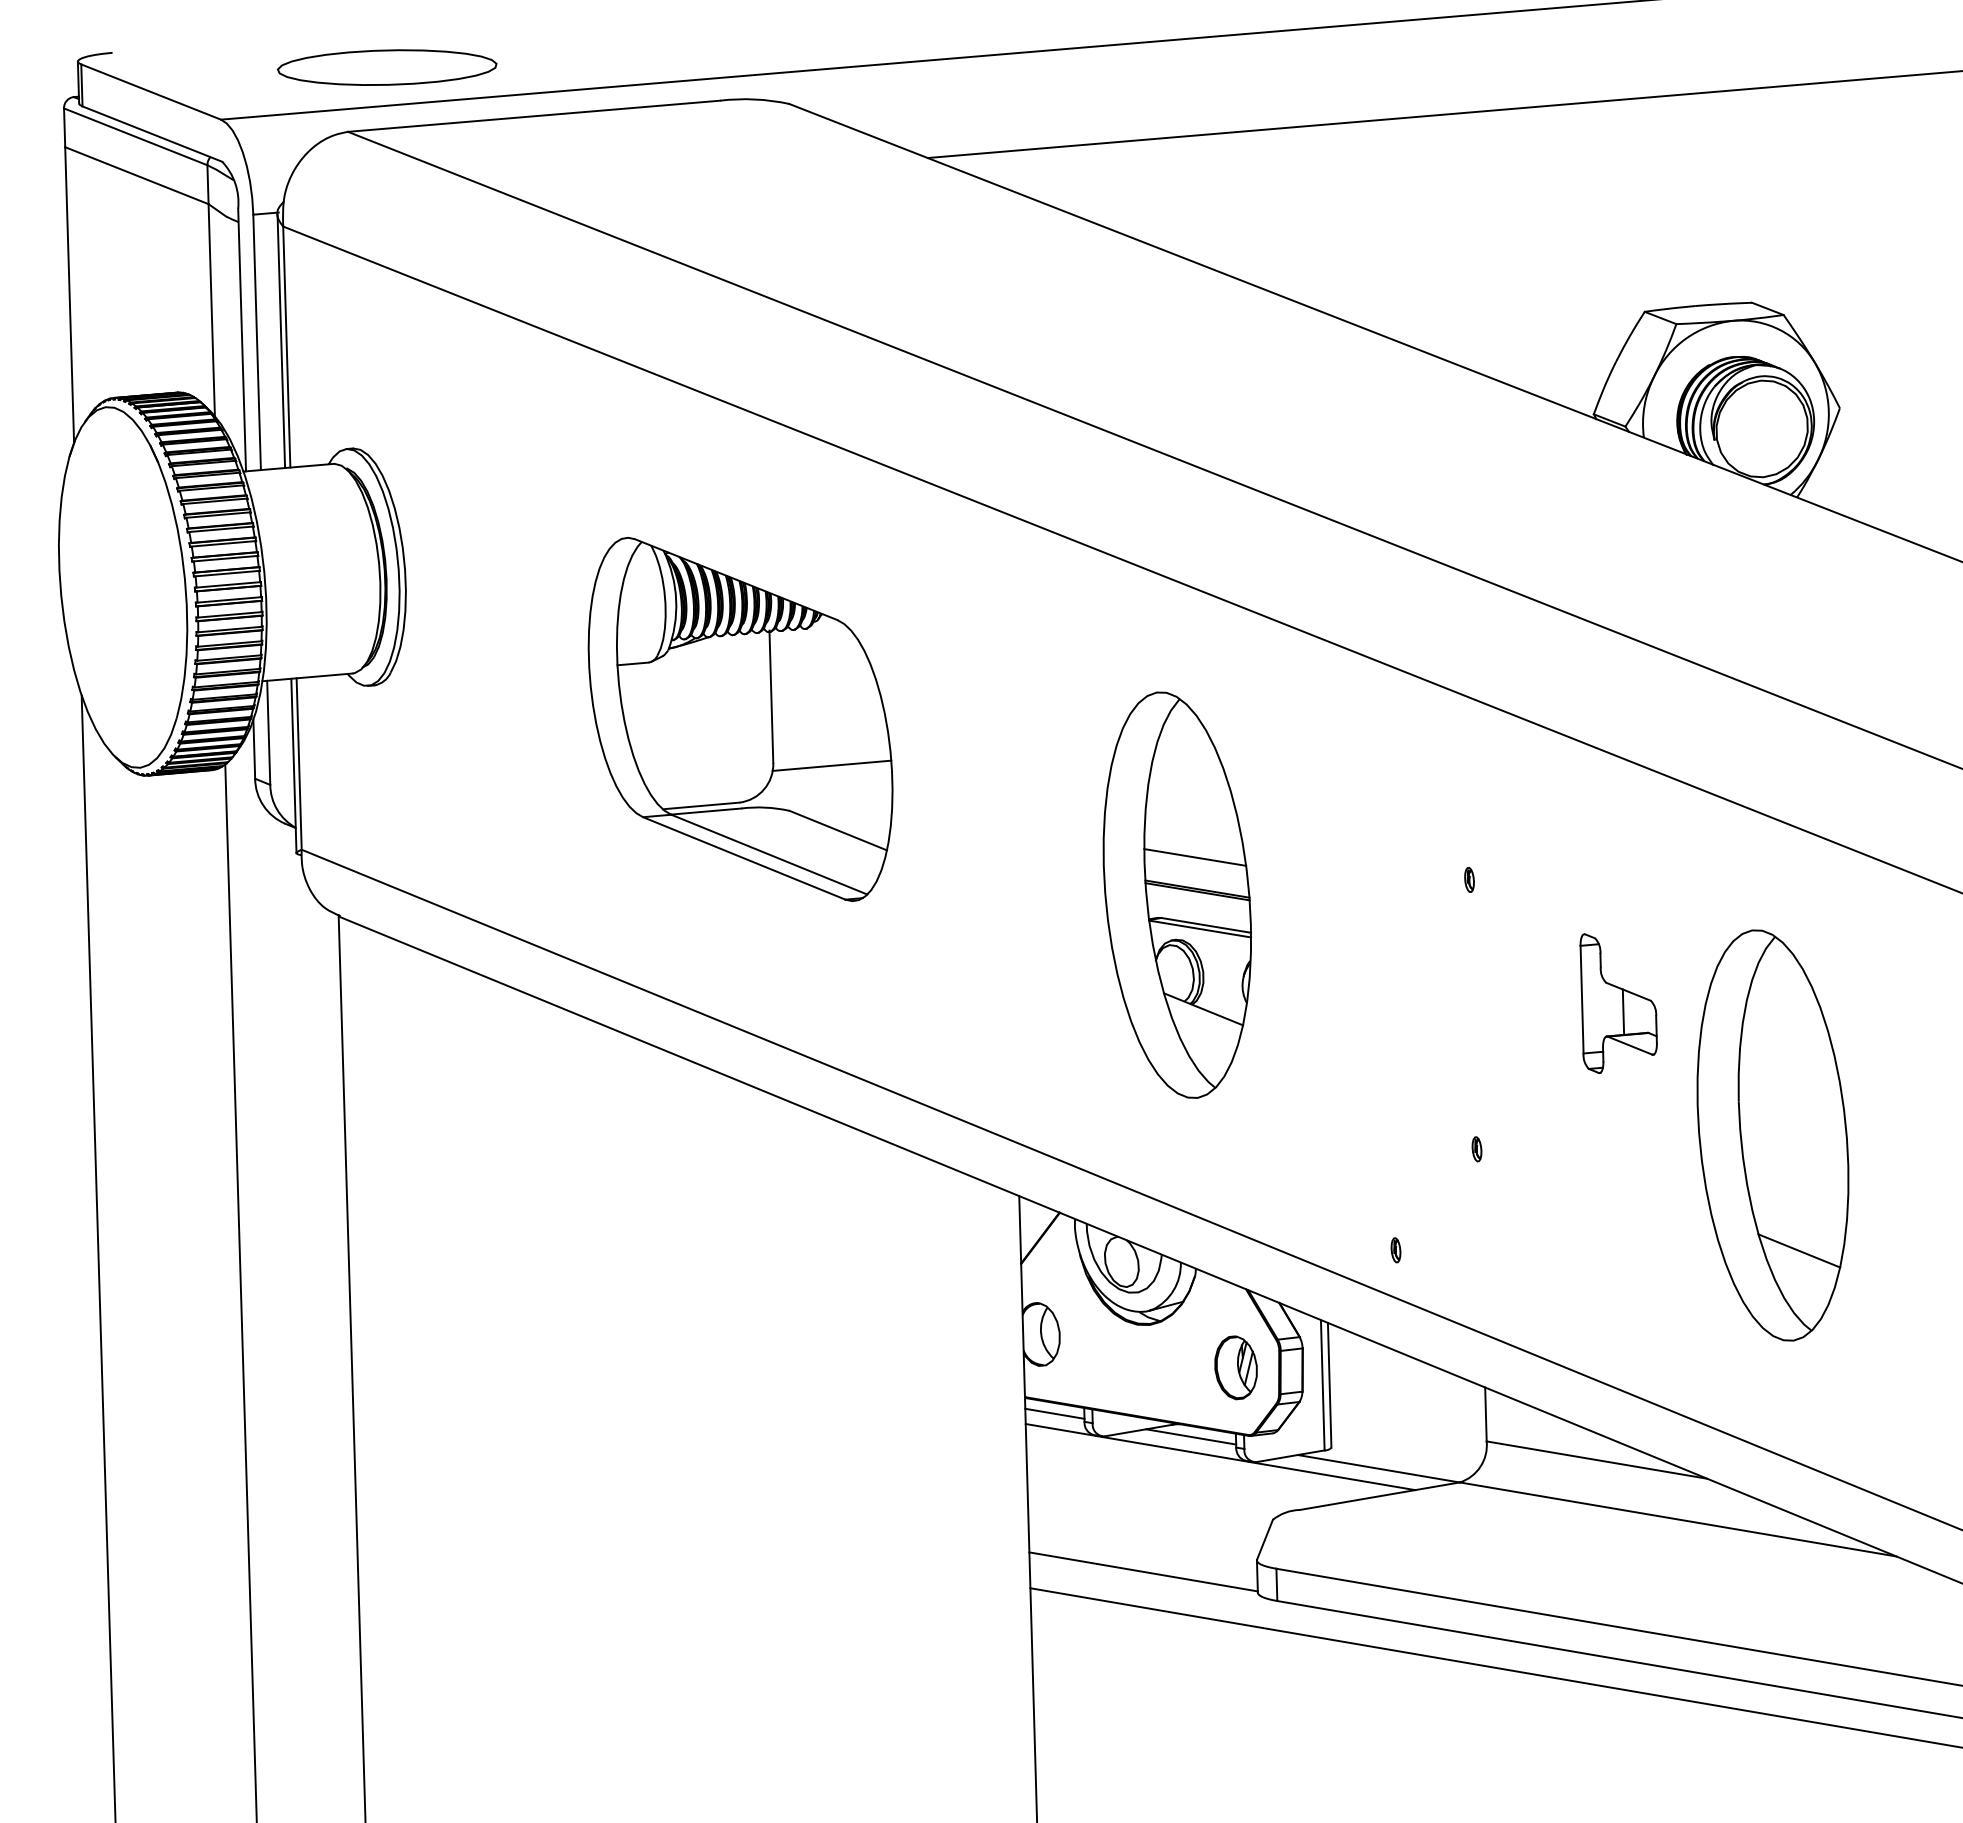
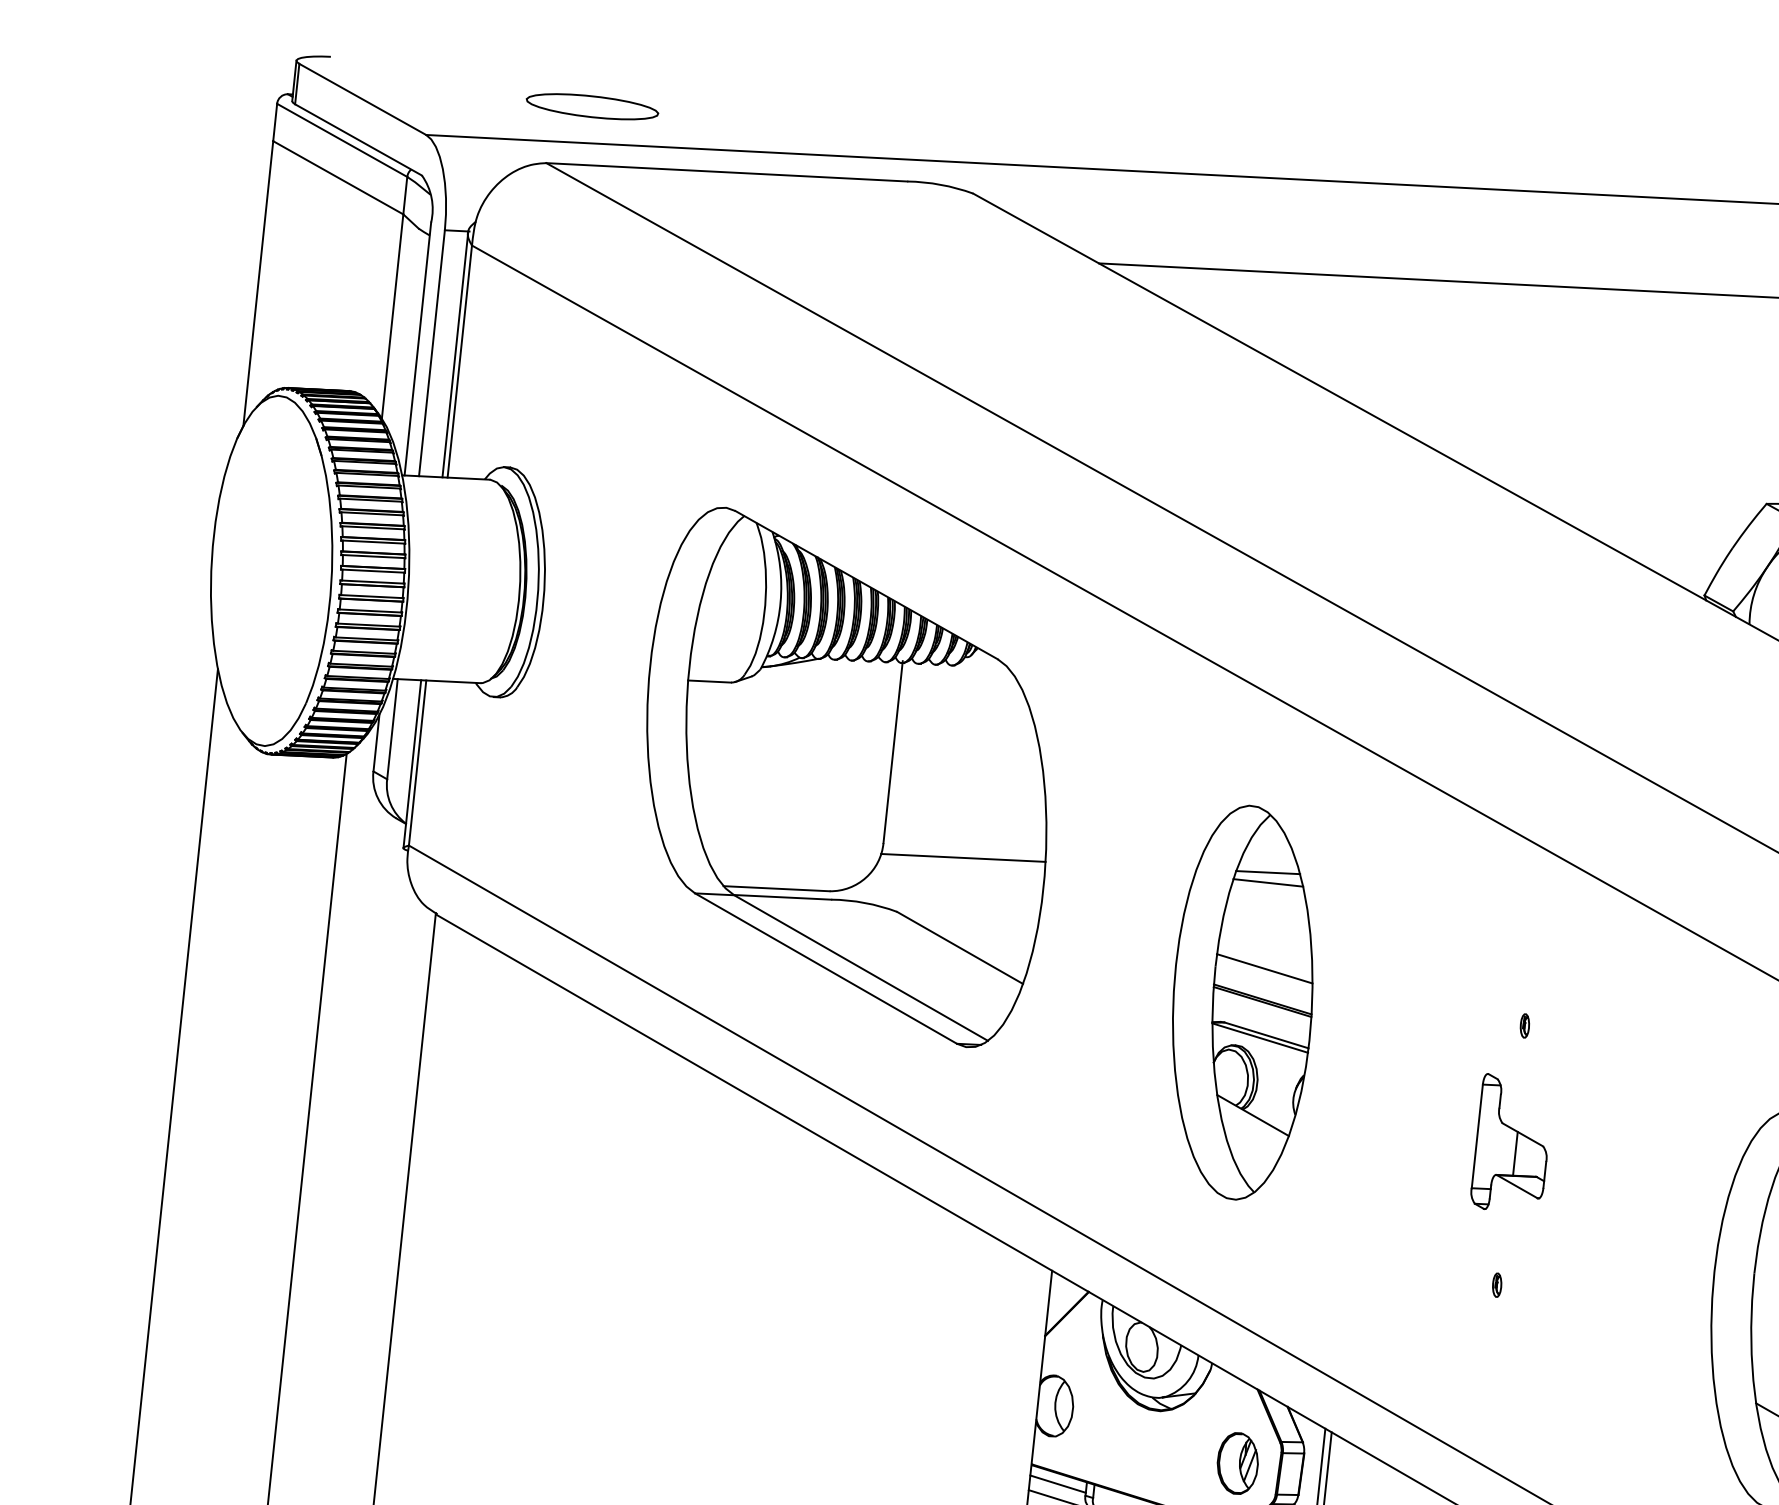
part: (387, 67) -> (592, 106), size x0.62
part: (740, 719) -> (846, 777), size x1.43
line: (1185, 758) -> (1268, 872), added
line: (1186, 768) -> (1267, 882), added
part: (1618, 1003) -> (1511, 1144), moved
part: (1395, 1250) -> (1405, 1371), removed

